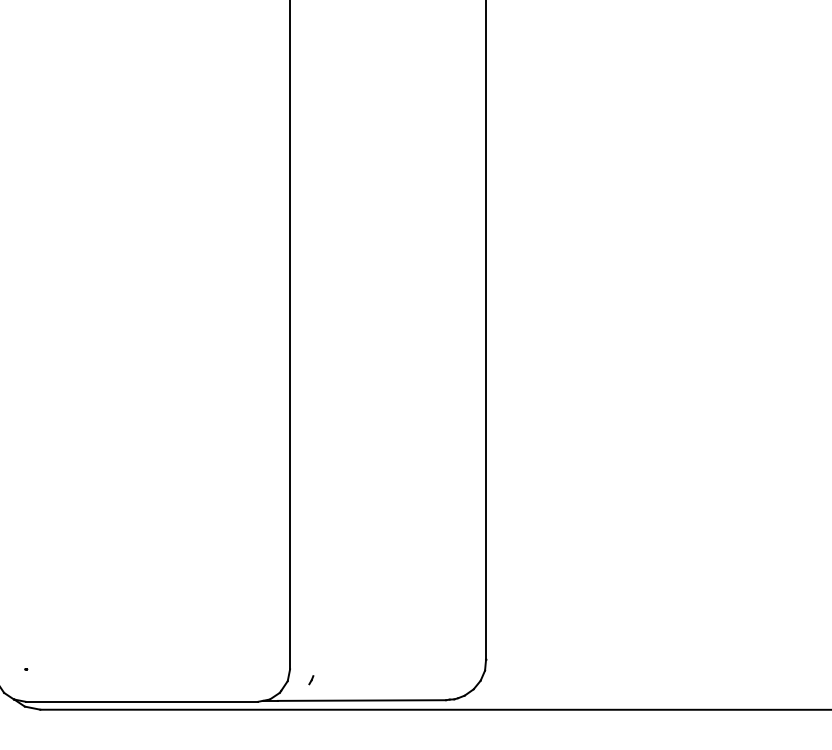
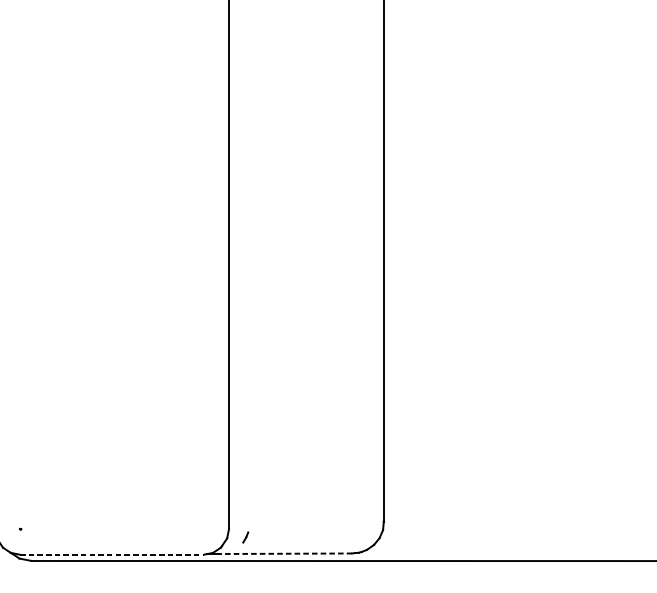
part: (311, 680) -> (245, 537), size x1.6
line: (361, 700) -> (285, 553), solid -> dashed
line: (142, 701) -> (112, 554), solid -> dashed

